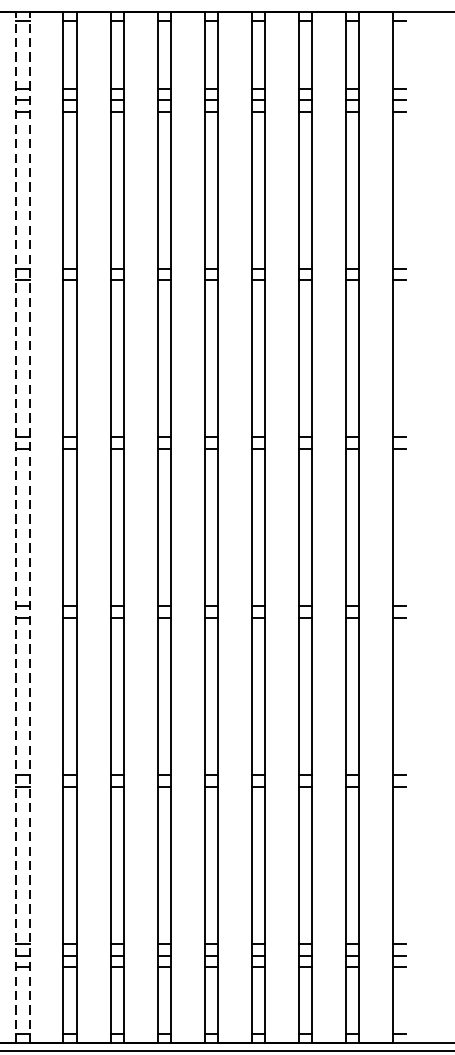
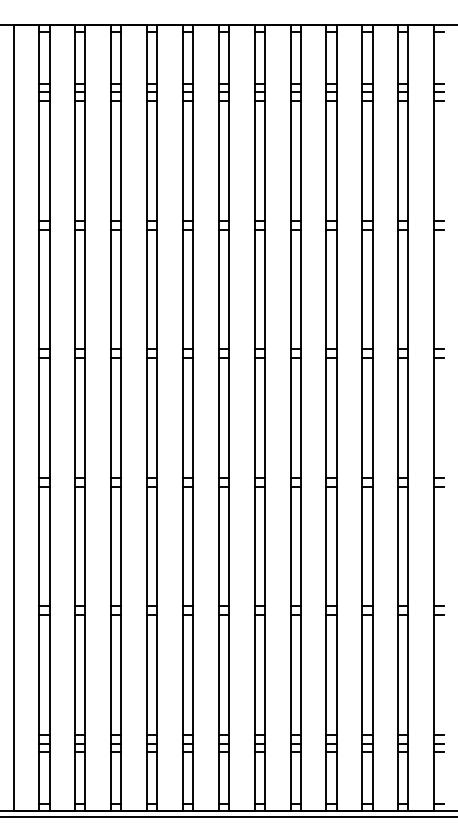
line: (16, 528) -> (147, 418), dashed -> solid
line: (30, 528) -> (157, 418), dashed -> solid

